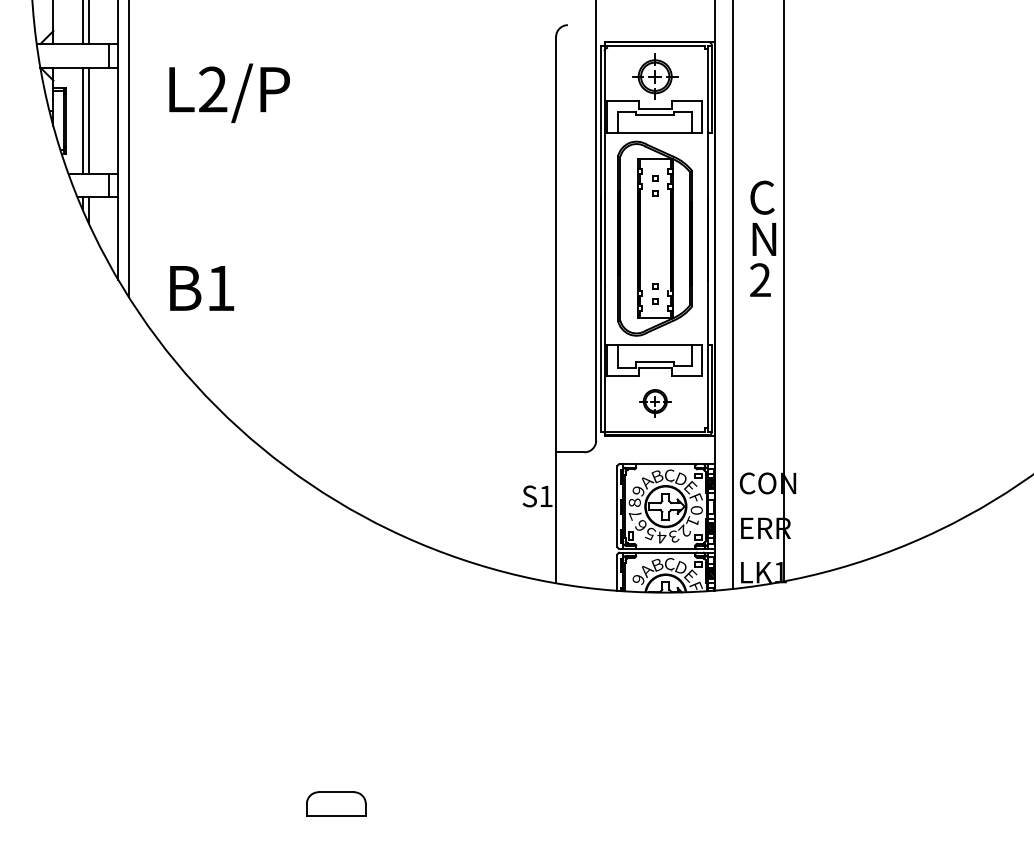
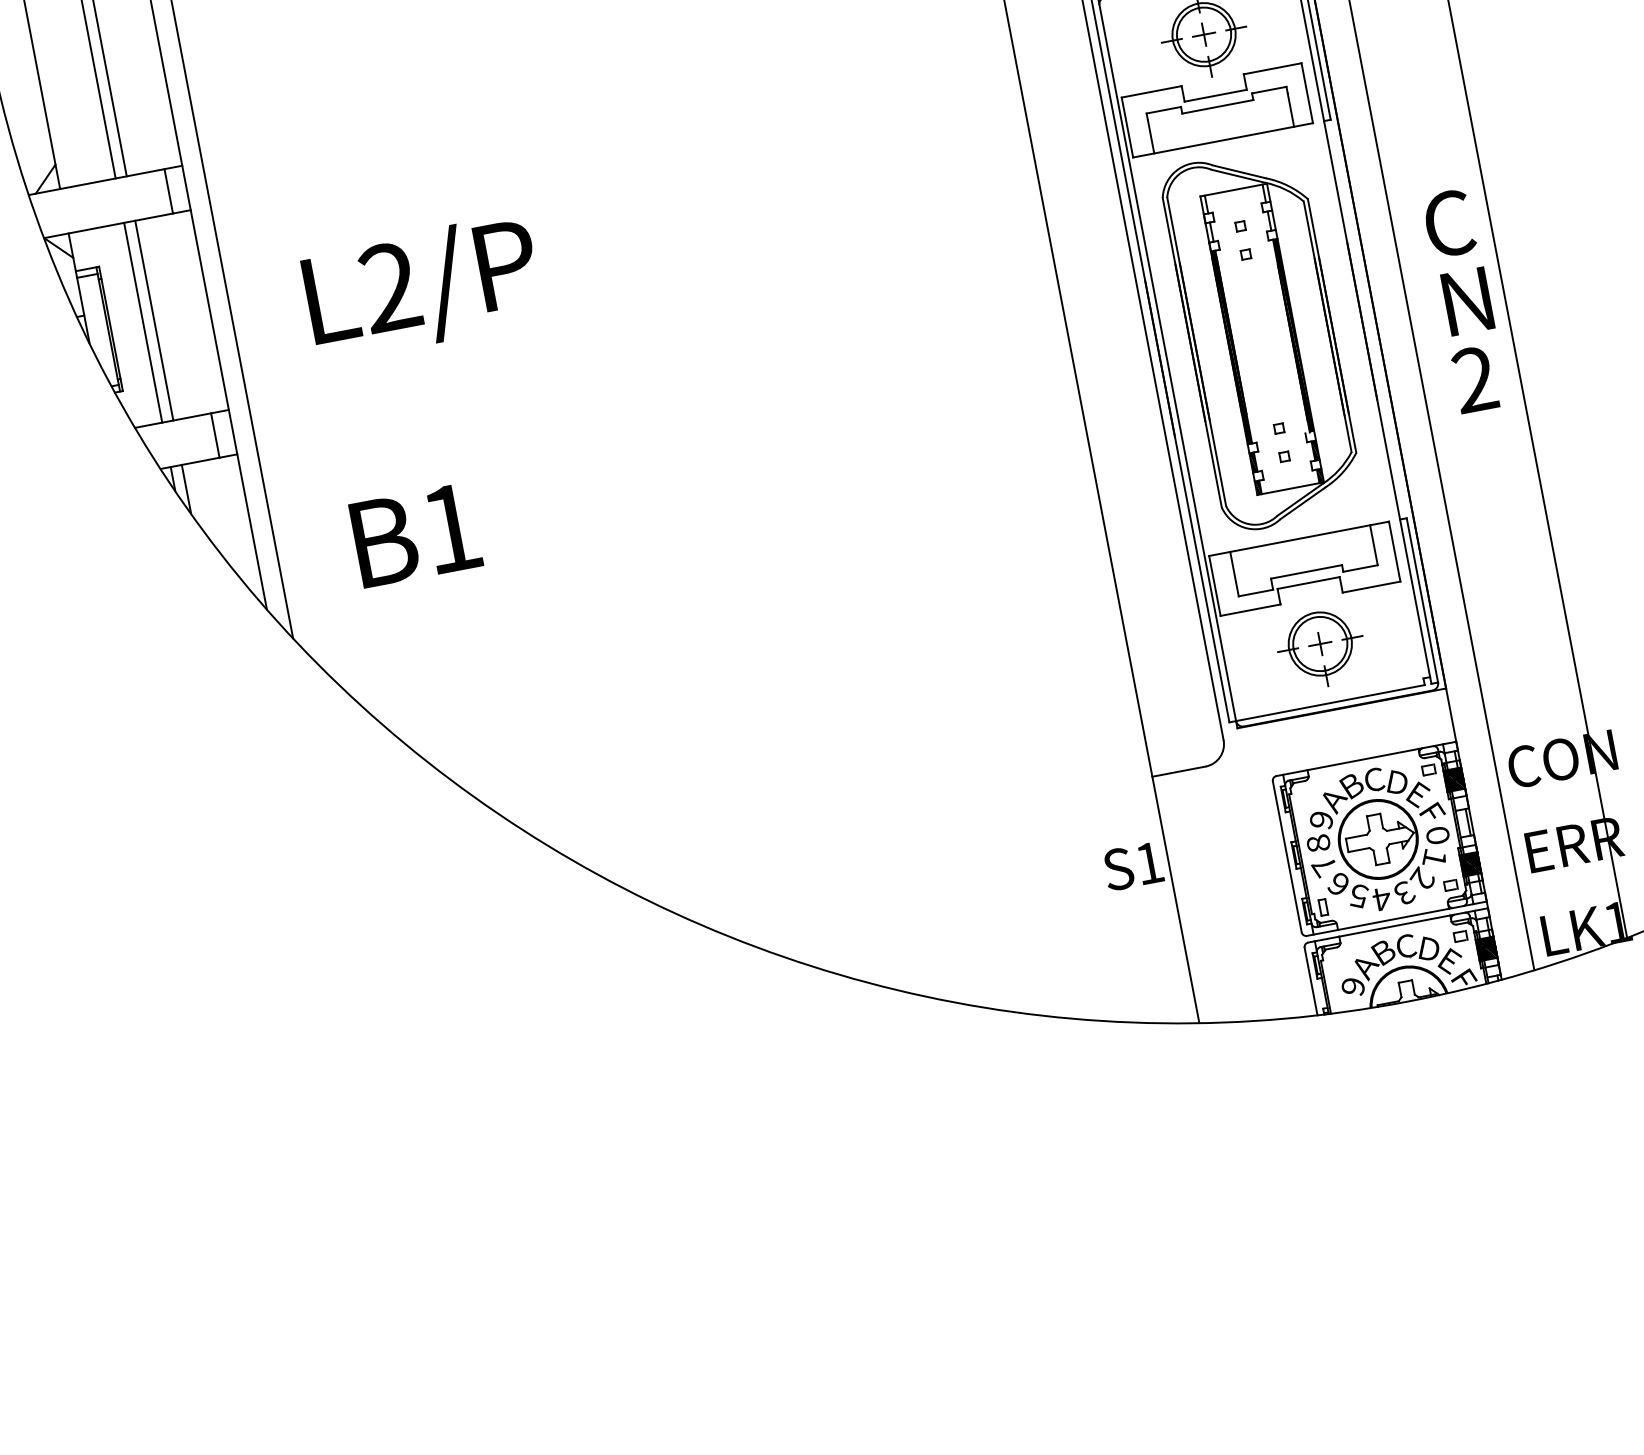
text: (229, 92) -> (422, 286), moved
text: (202, 288) -> (416, 535), moved
part: (655, 403) -> (1321, 649), size x1.43

